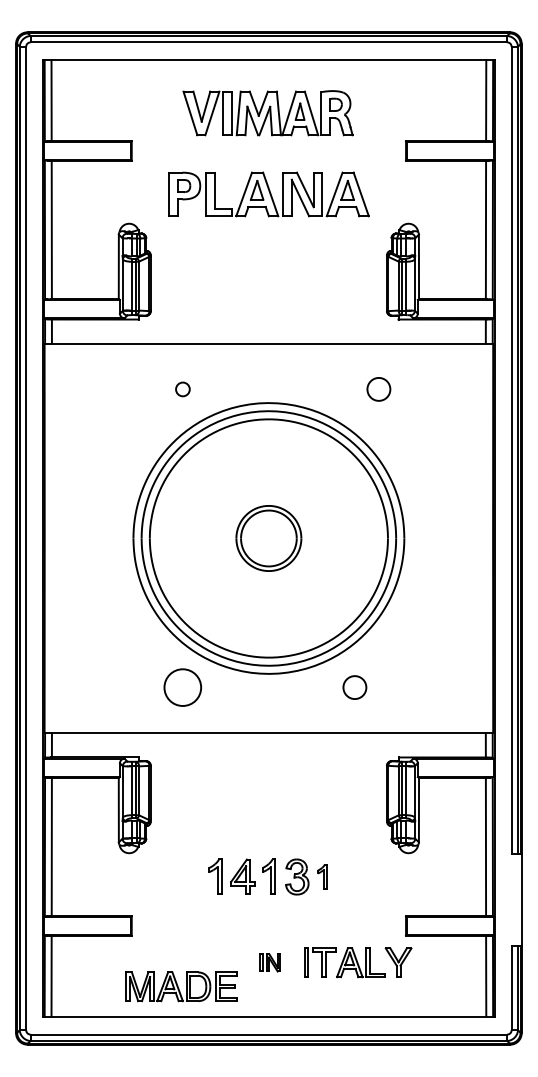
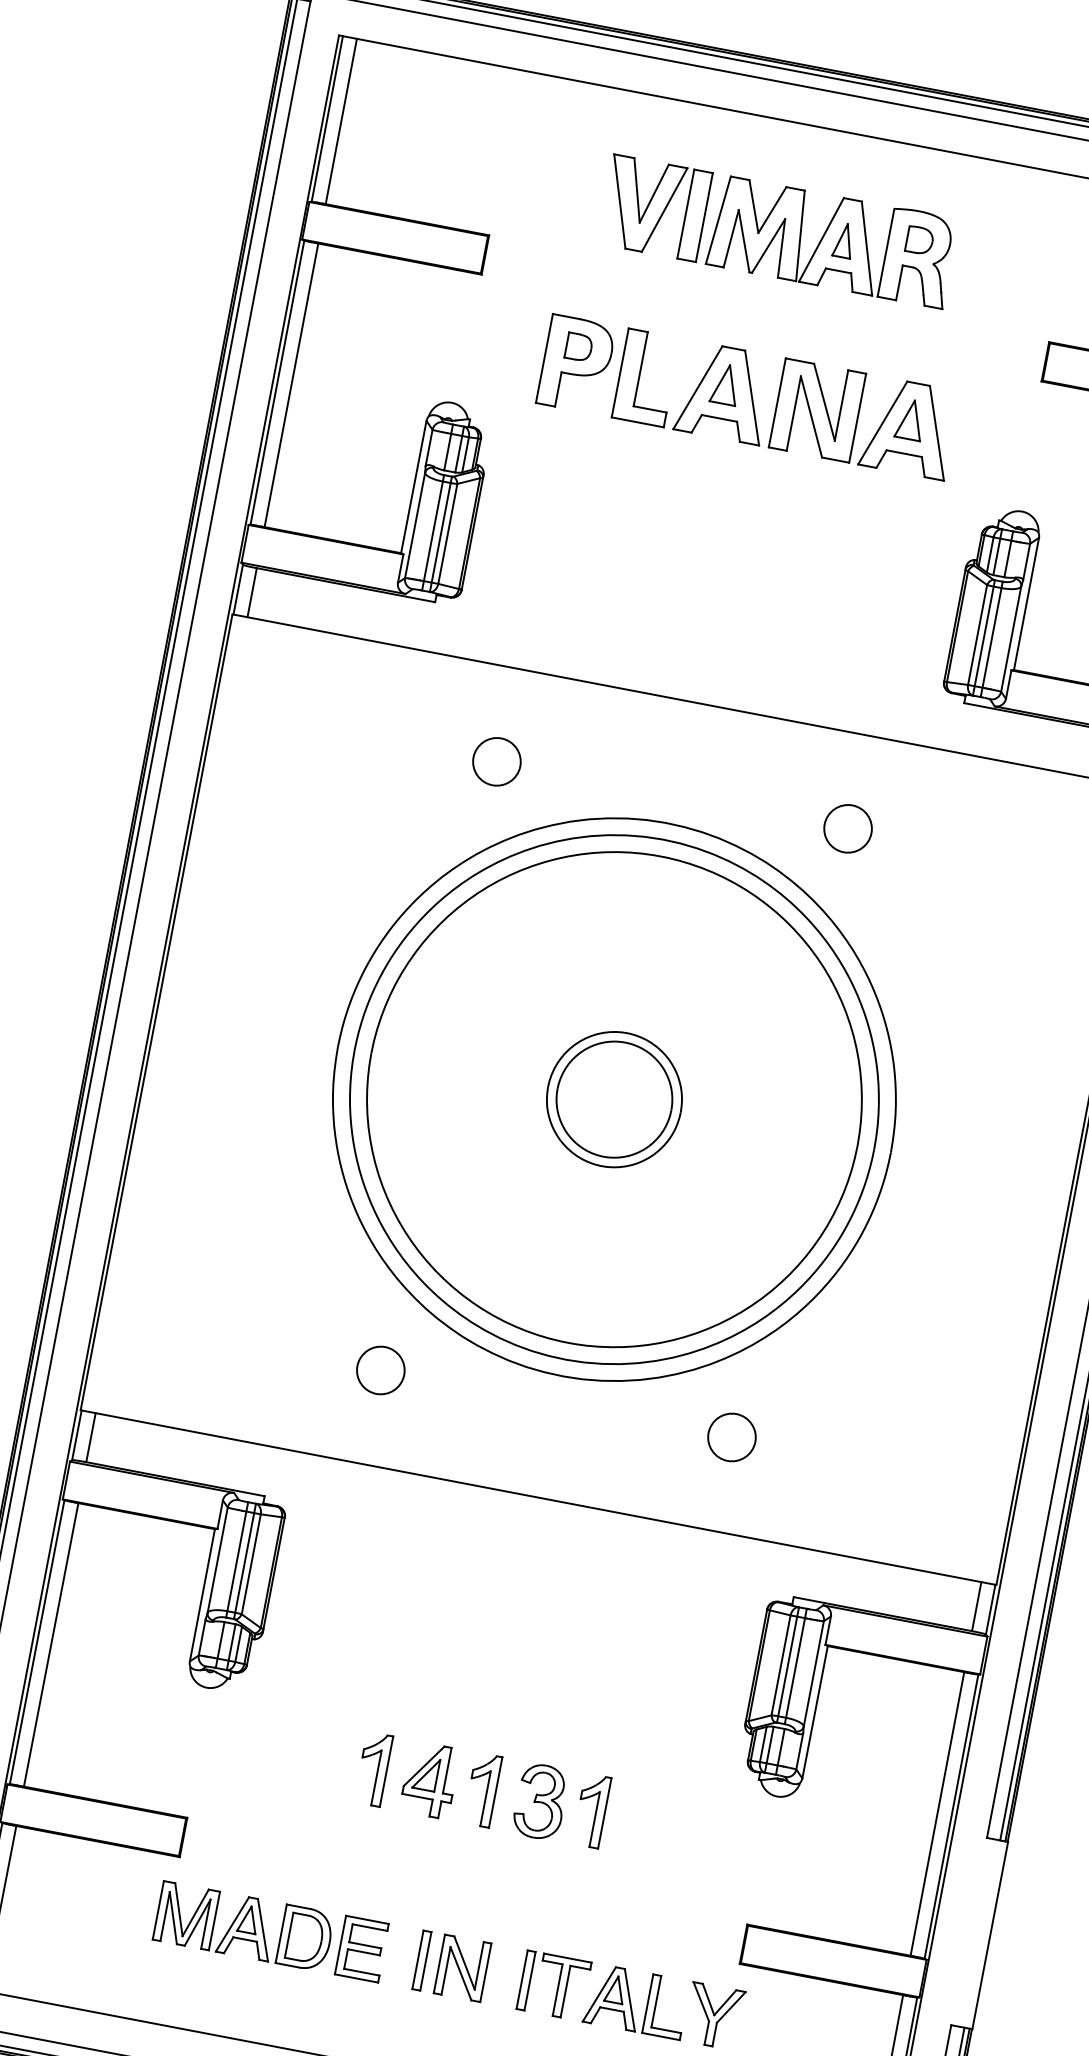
circle: (182, 389) -> (496, 761), size x1.67
circle: (378, 389) -> (847, 828), moved
circle: (182, 687) -> (380, 1370), size x0.62
part: (322, 876) -> (592, 1810), size x1.43
part: (270, 962) -> (452, 1965), size x1.67
part: (181, 986) -> (270, 1931), moved

